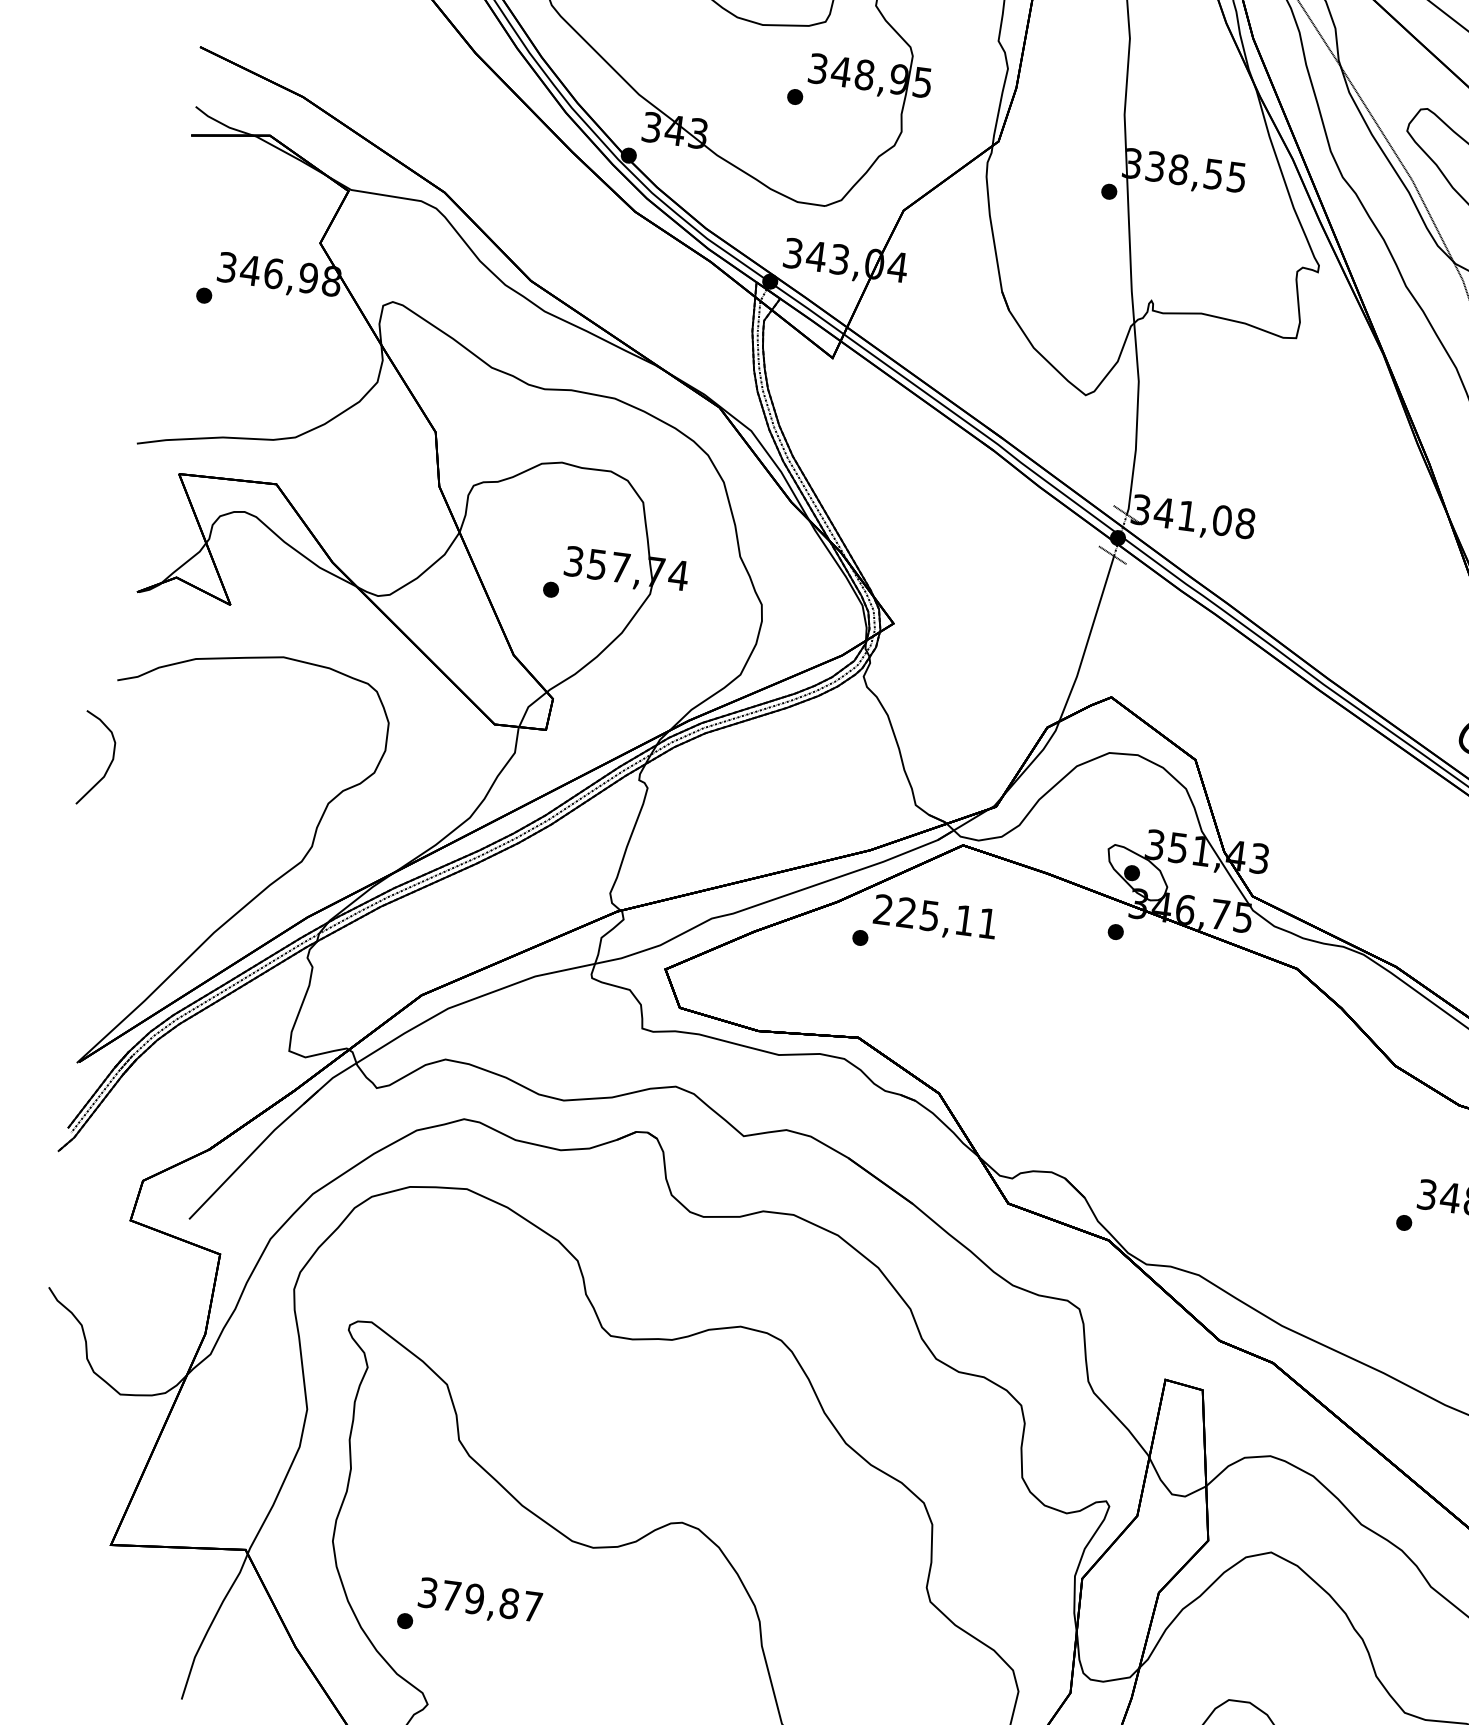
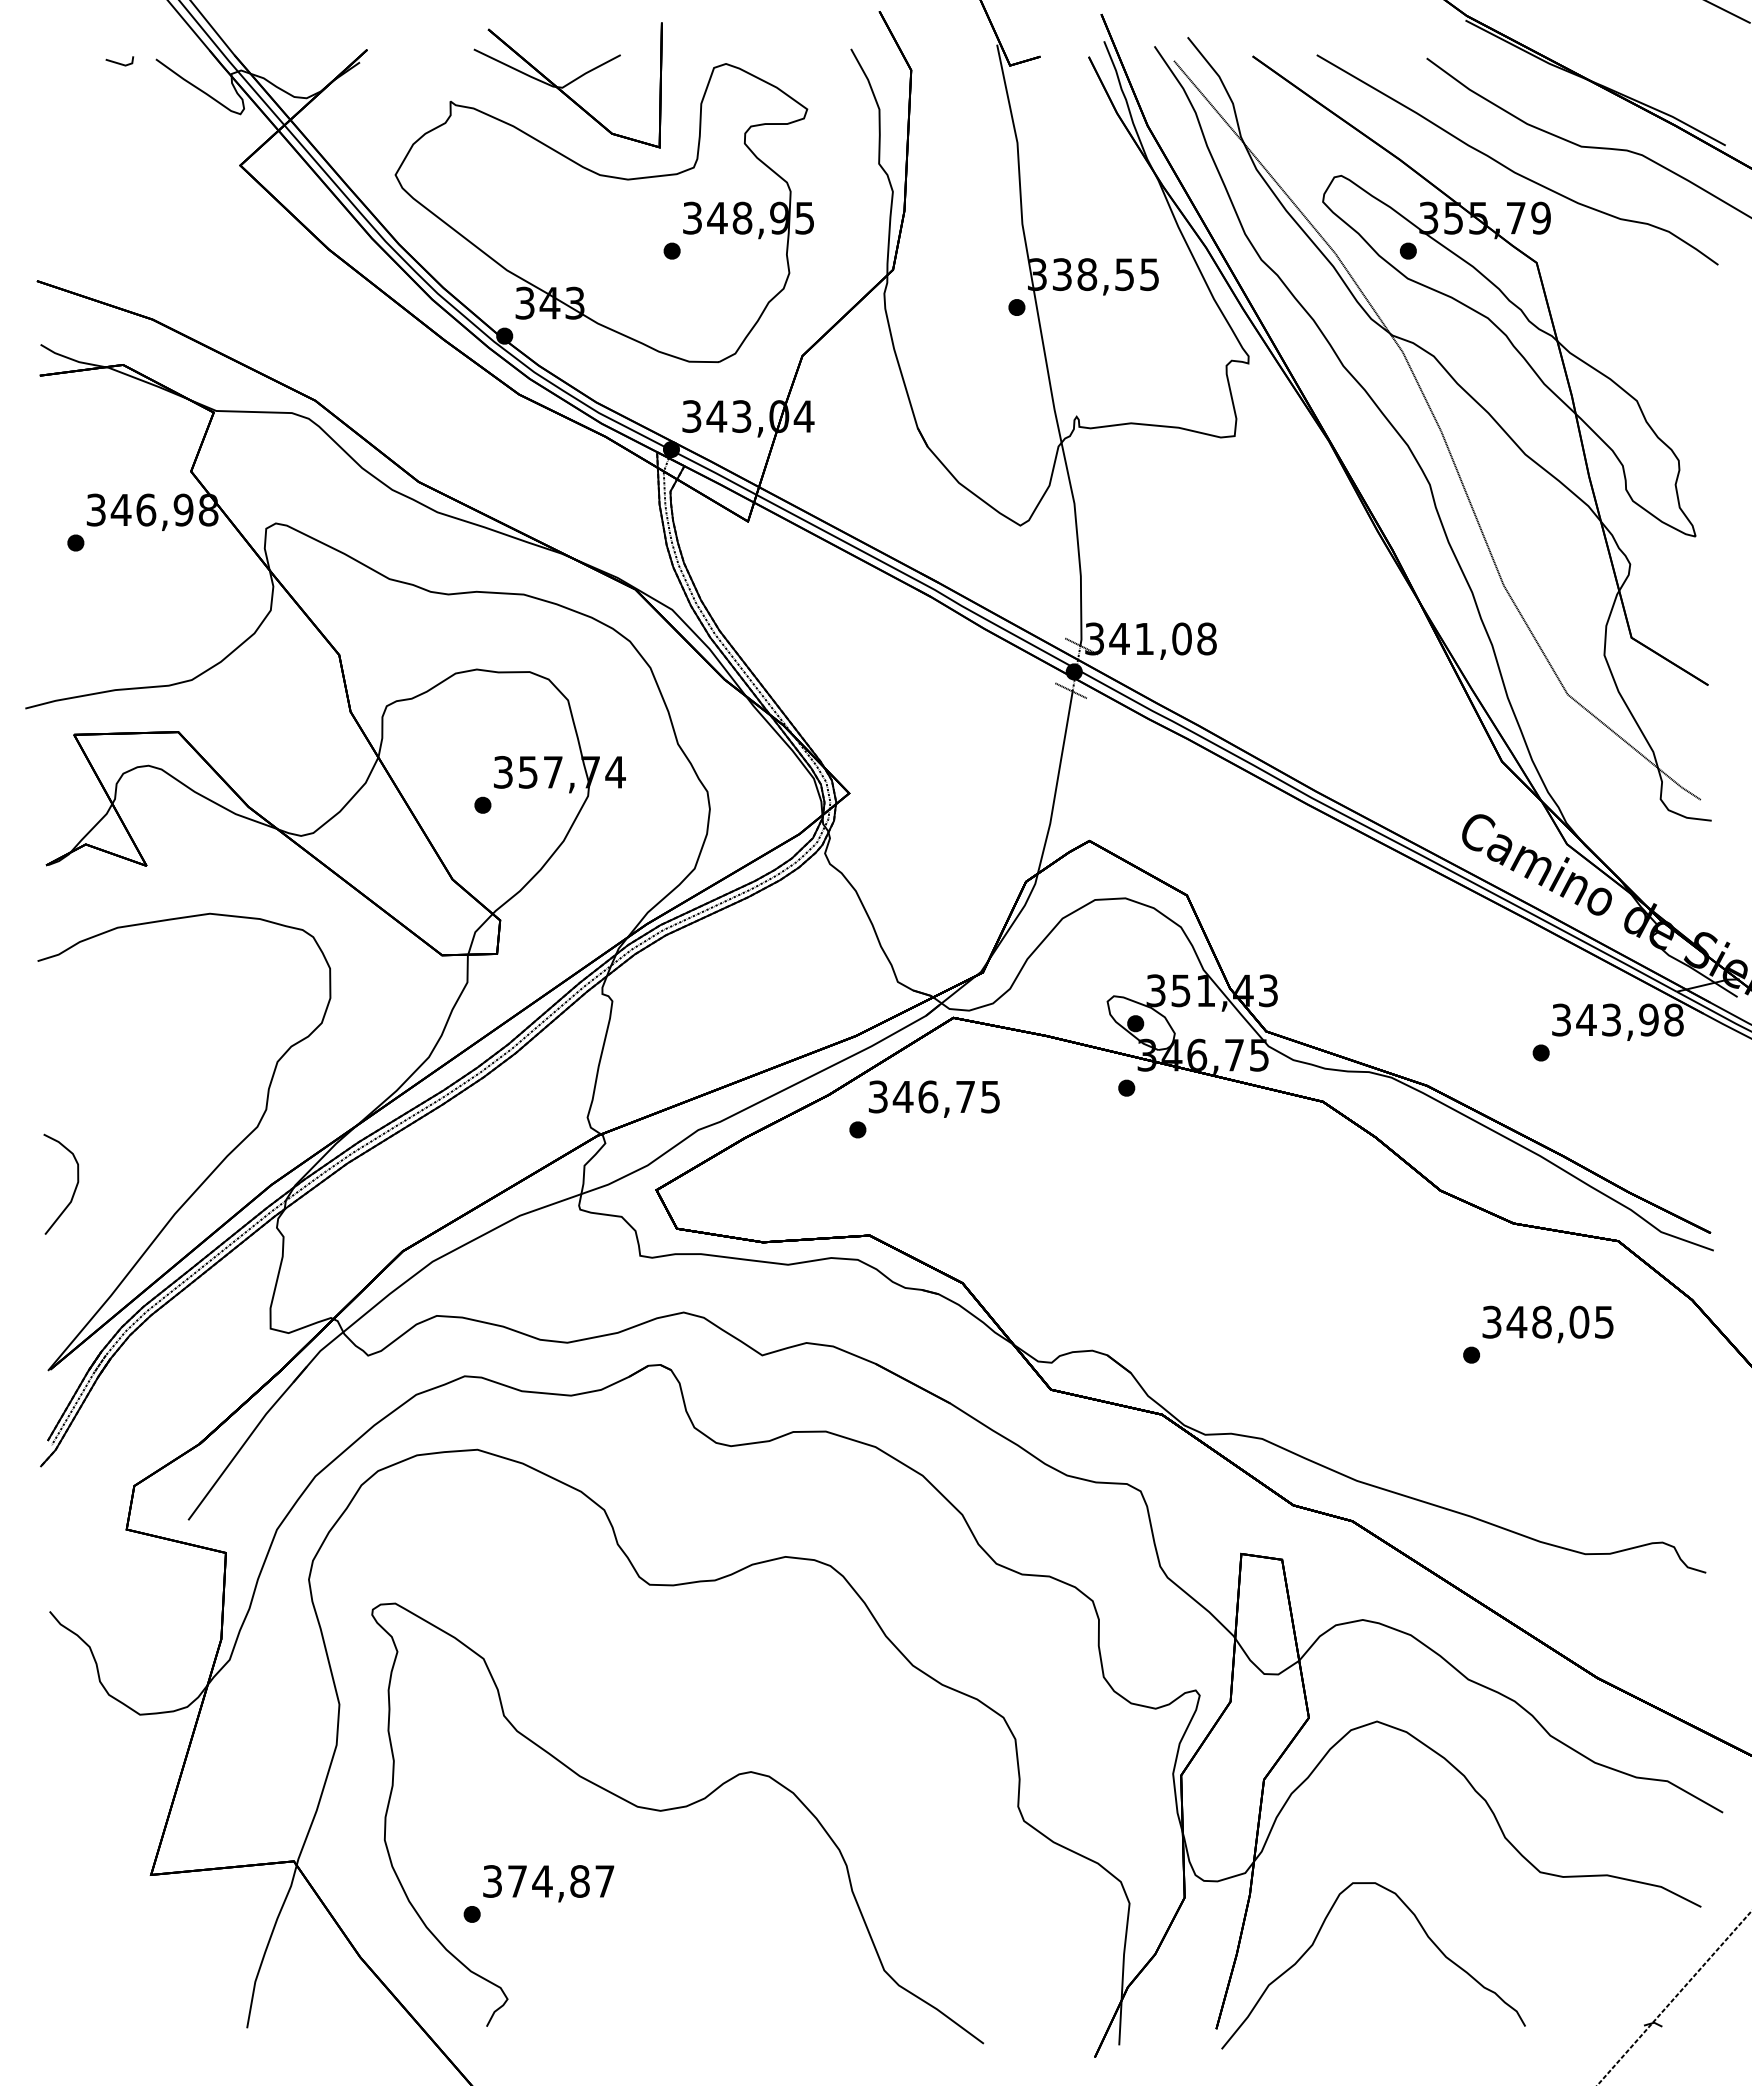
curve: (110, 763) -> (75, 1186), moved
text: (934, 916) -> (933, 1096), 225,11 -> 346,75
text: (474, 1599) -> (542, 1881), 379,87 -> 374,87

